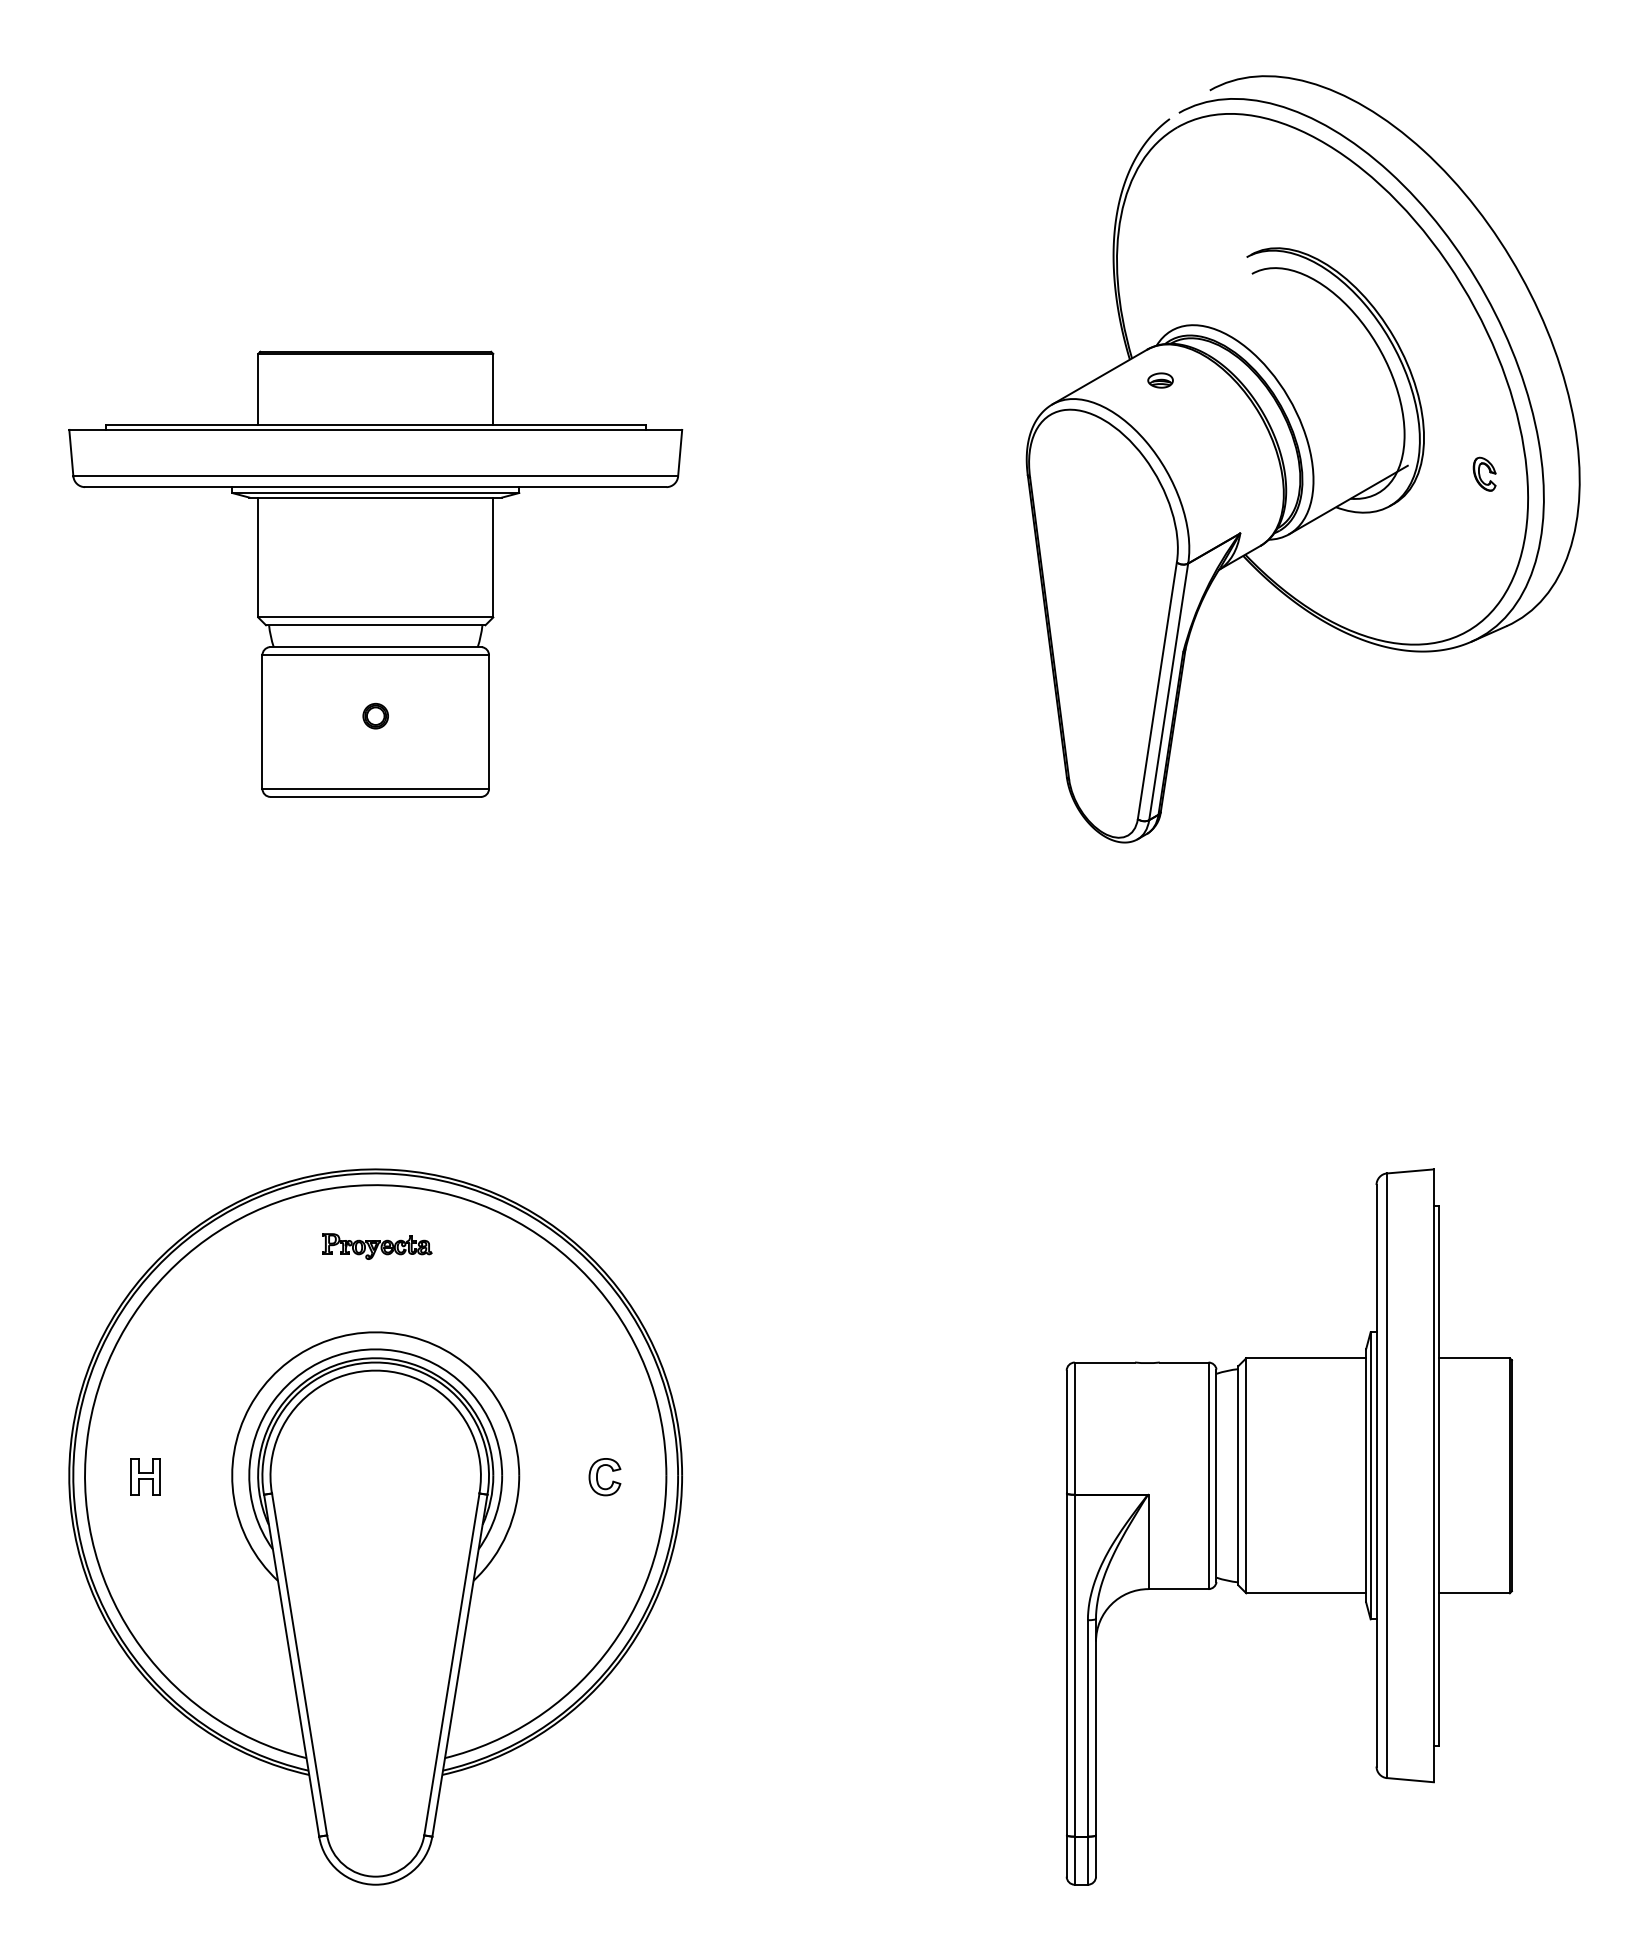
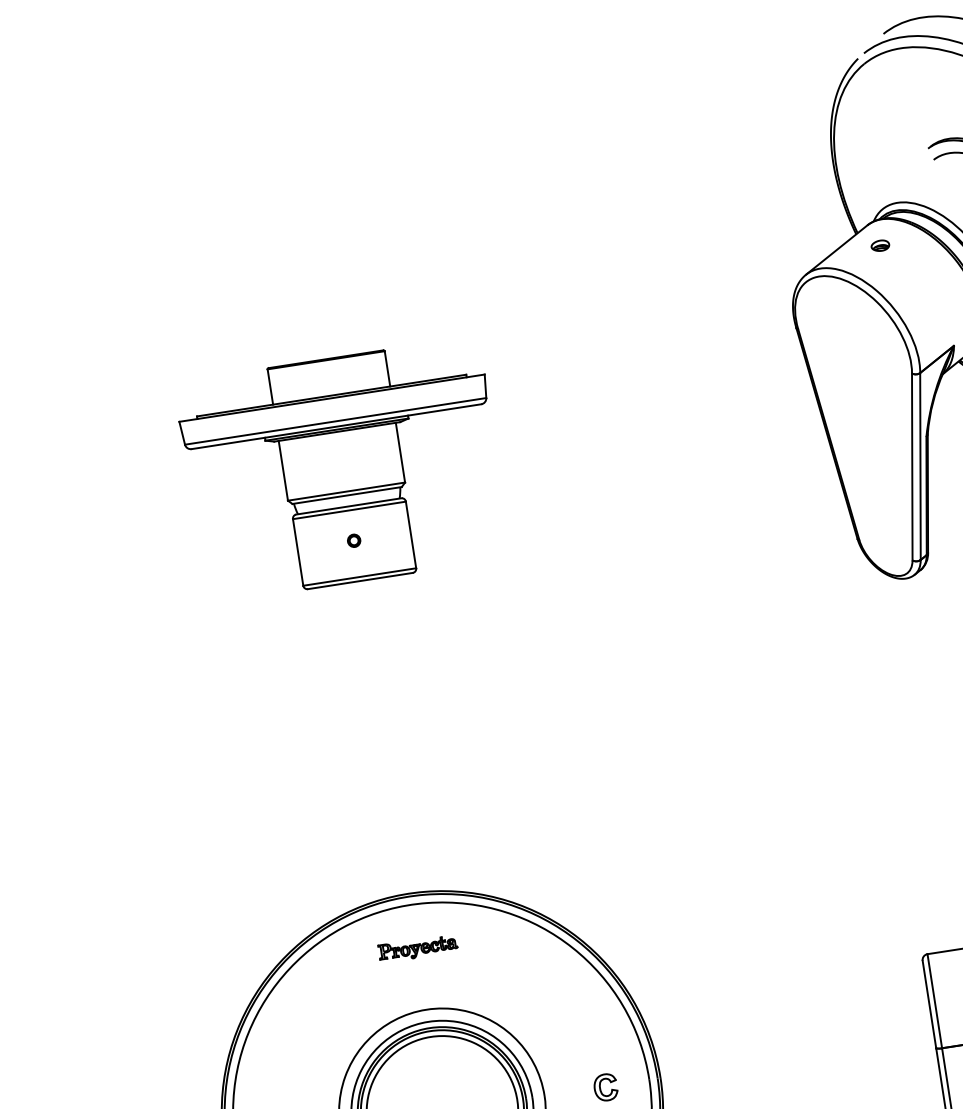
part: (375, 573) -> (342, 469), size x0.7

